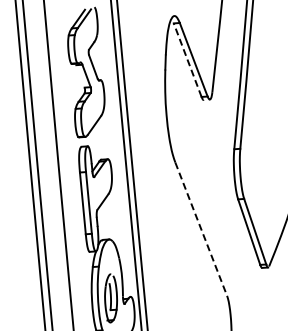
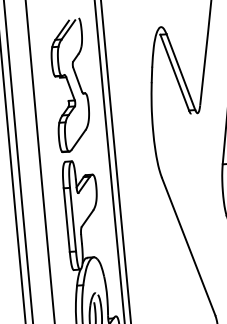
line: (187, 59) -> (174, 71), dashed -> solid
line: (201, 229) -> (188, 247), dashed -> solid

